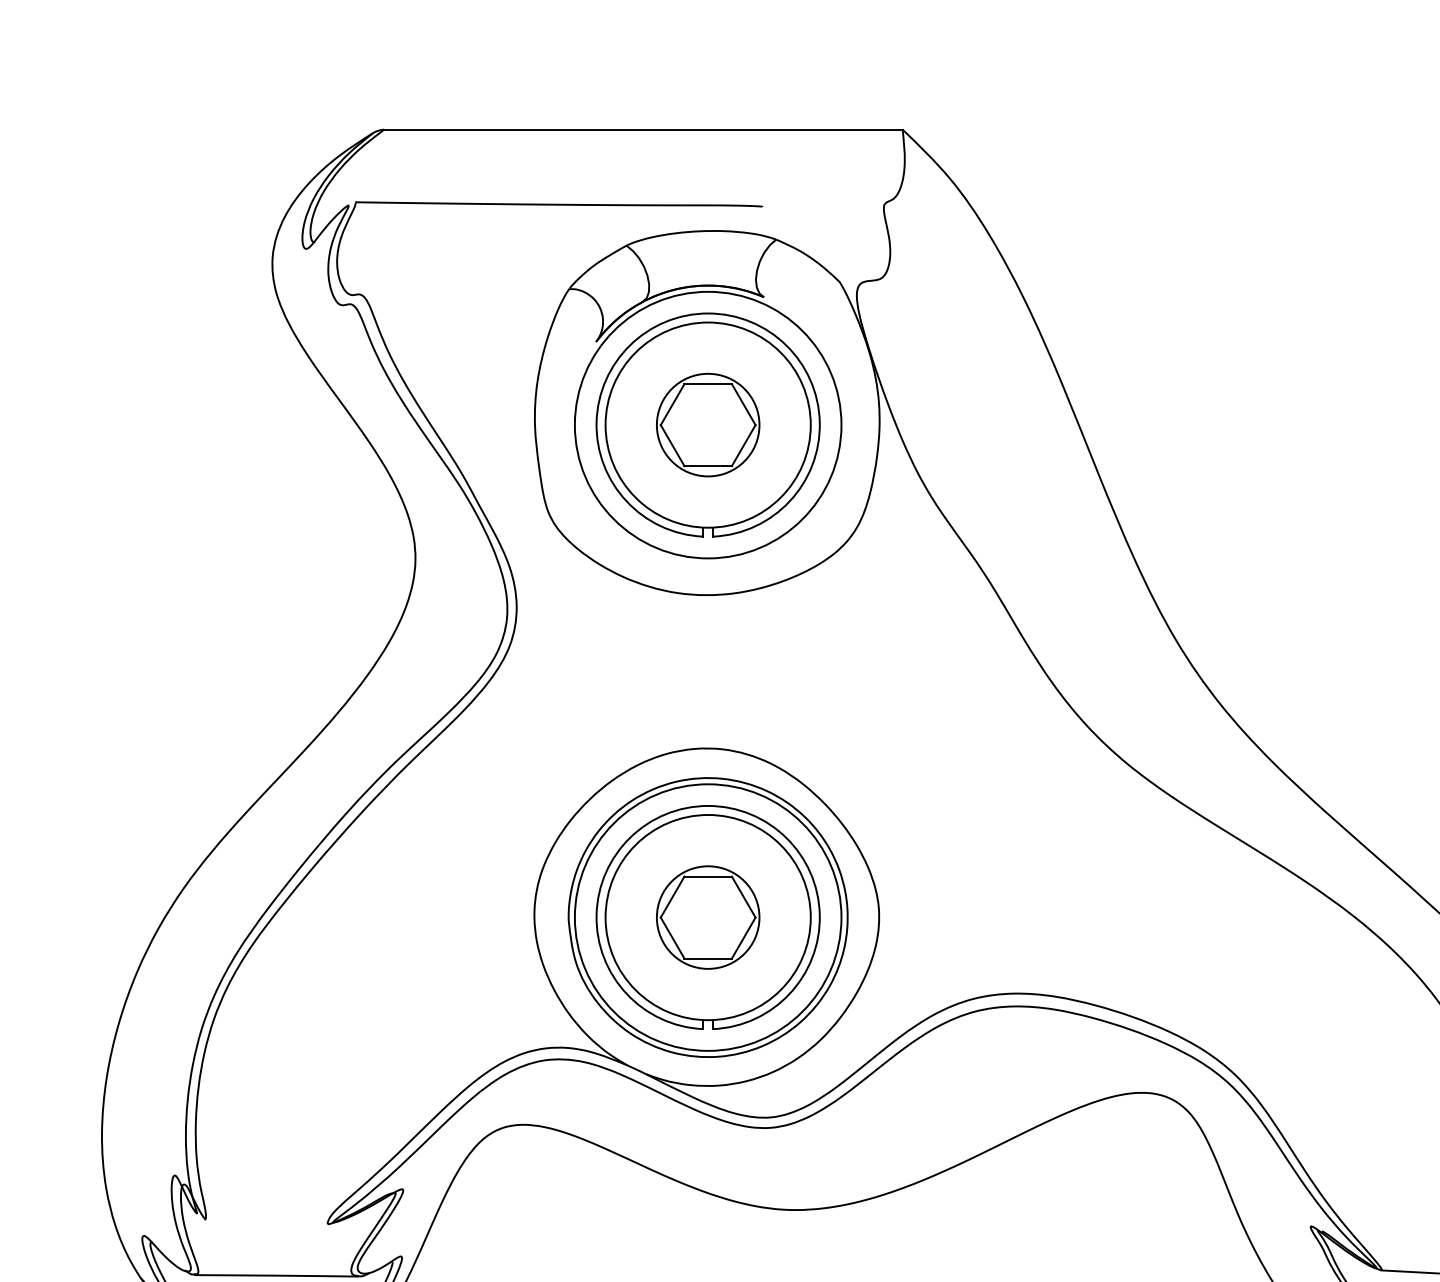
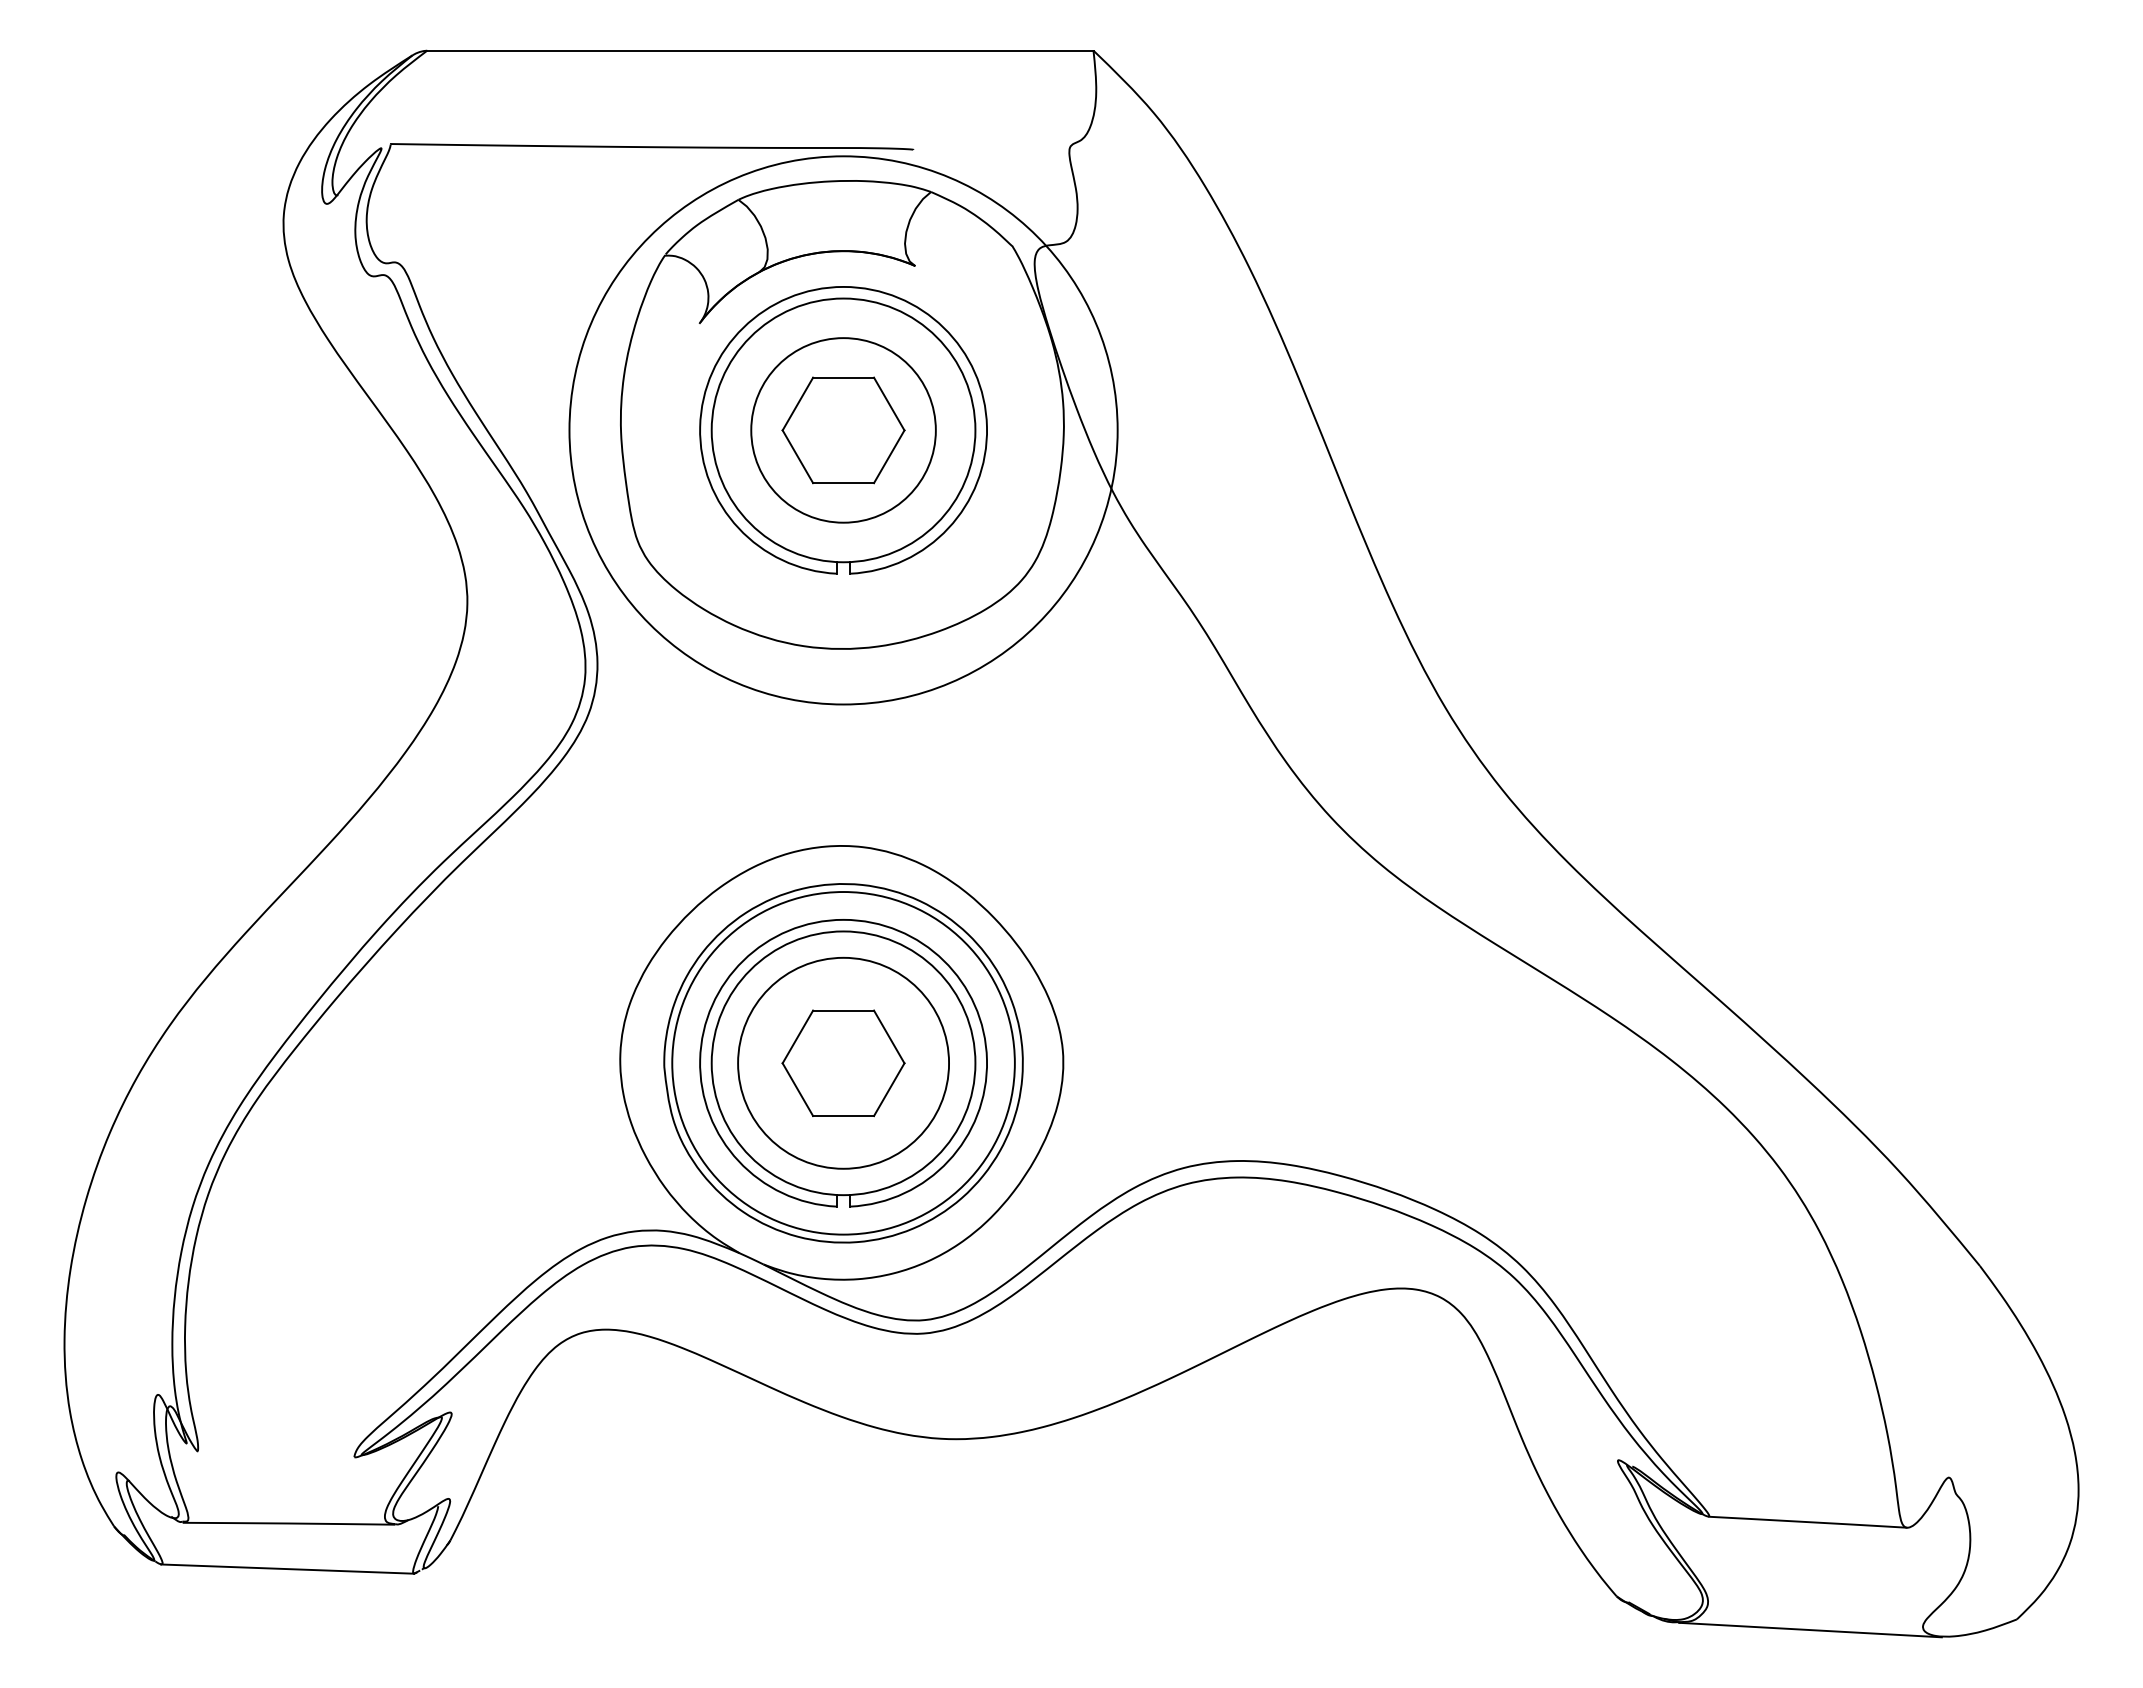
circle: (708, 425) -> (843, 430), size x1.4
circle: (708, 425) -> (843, 430), size x1.6
circle: (708, 917) -> (843, 1063), size x1.6

